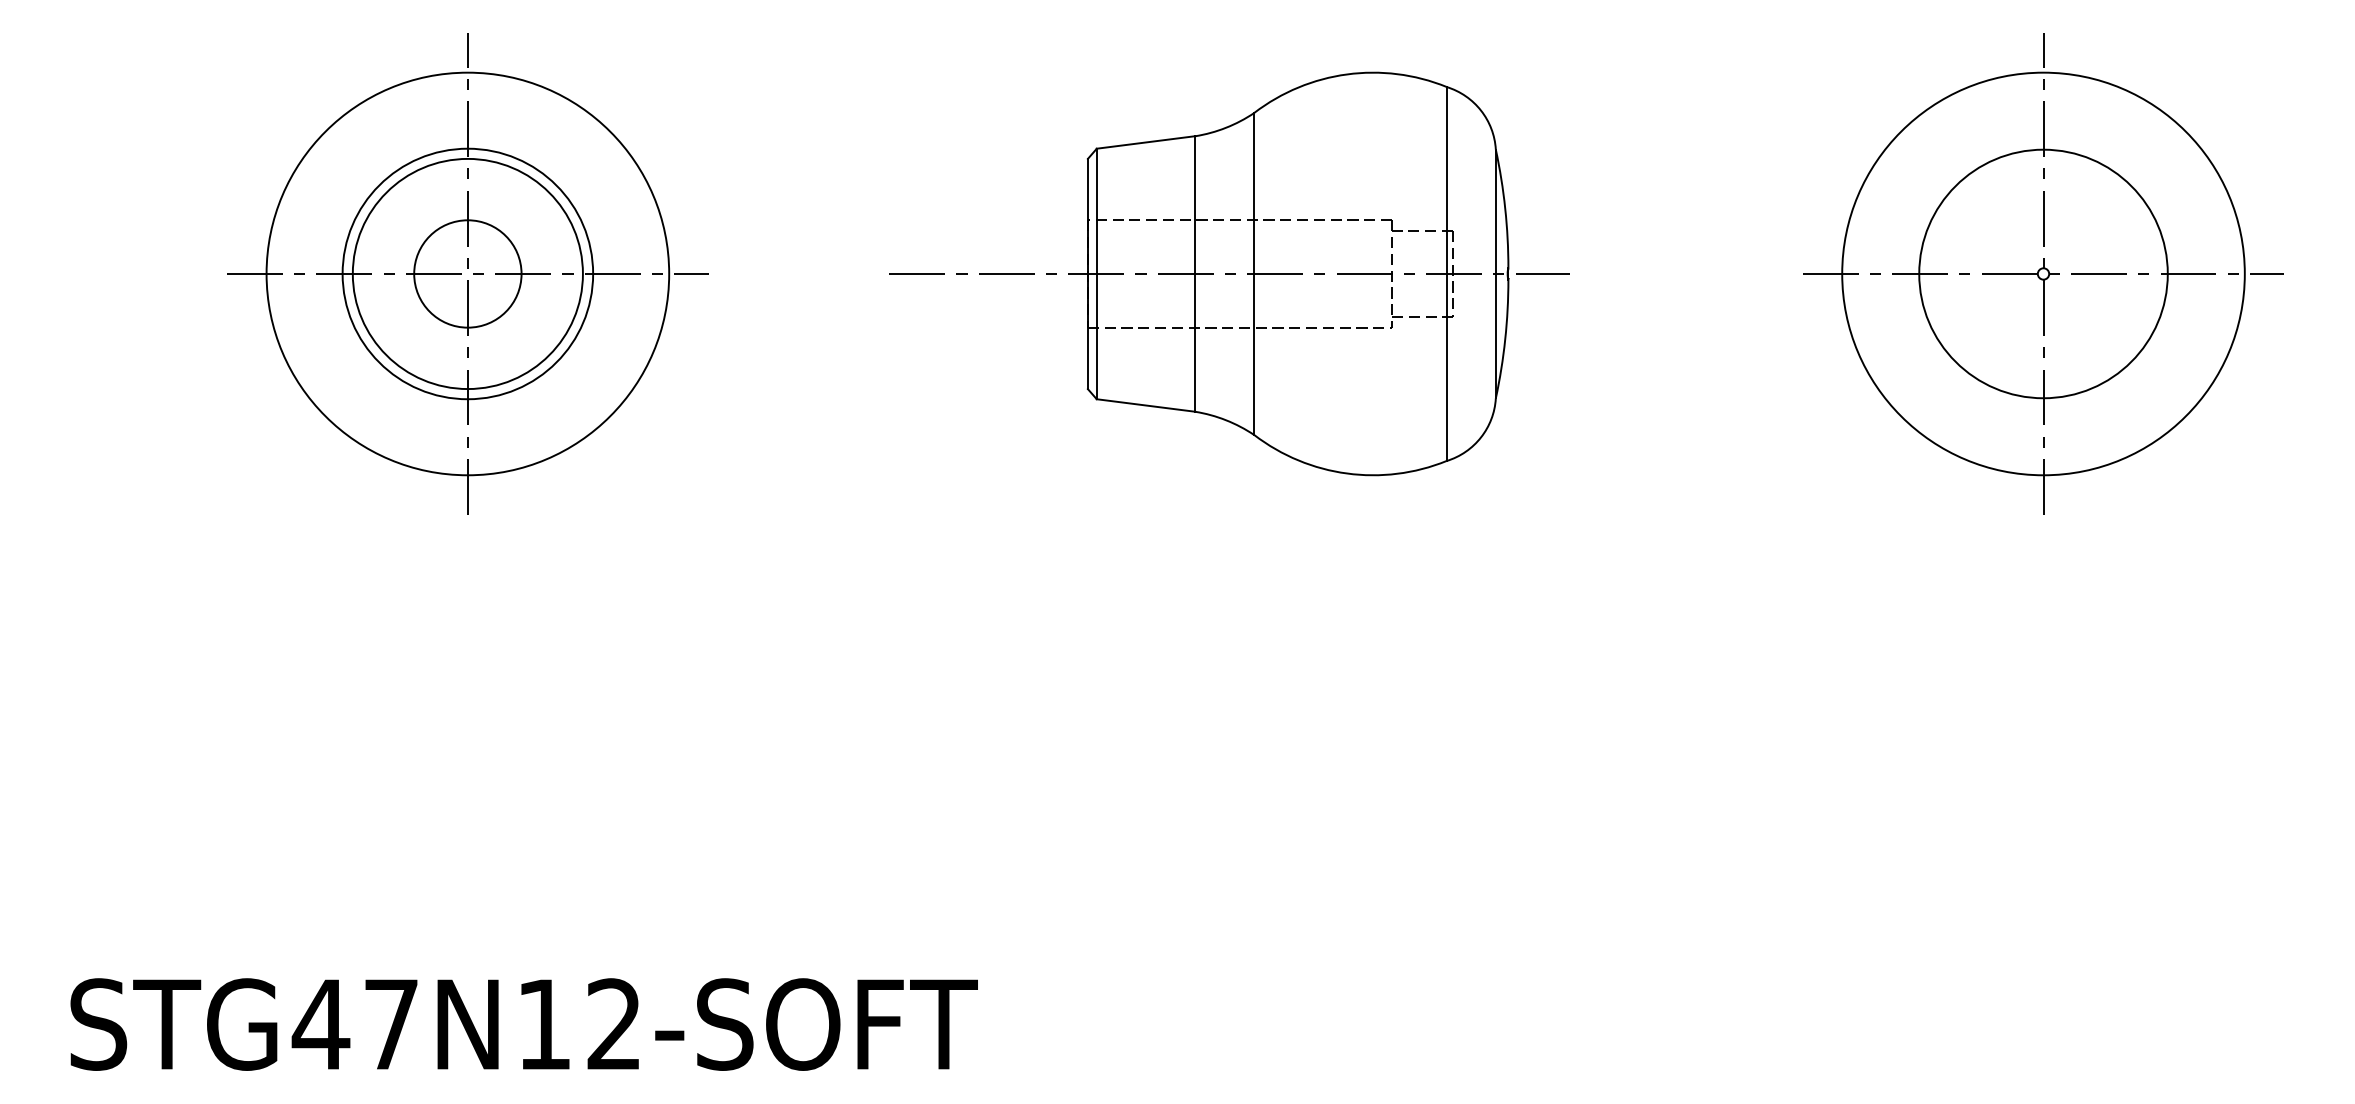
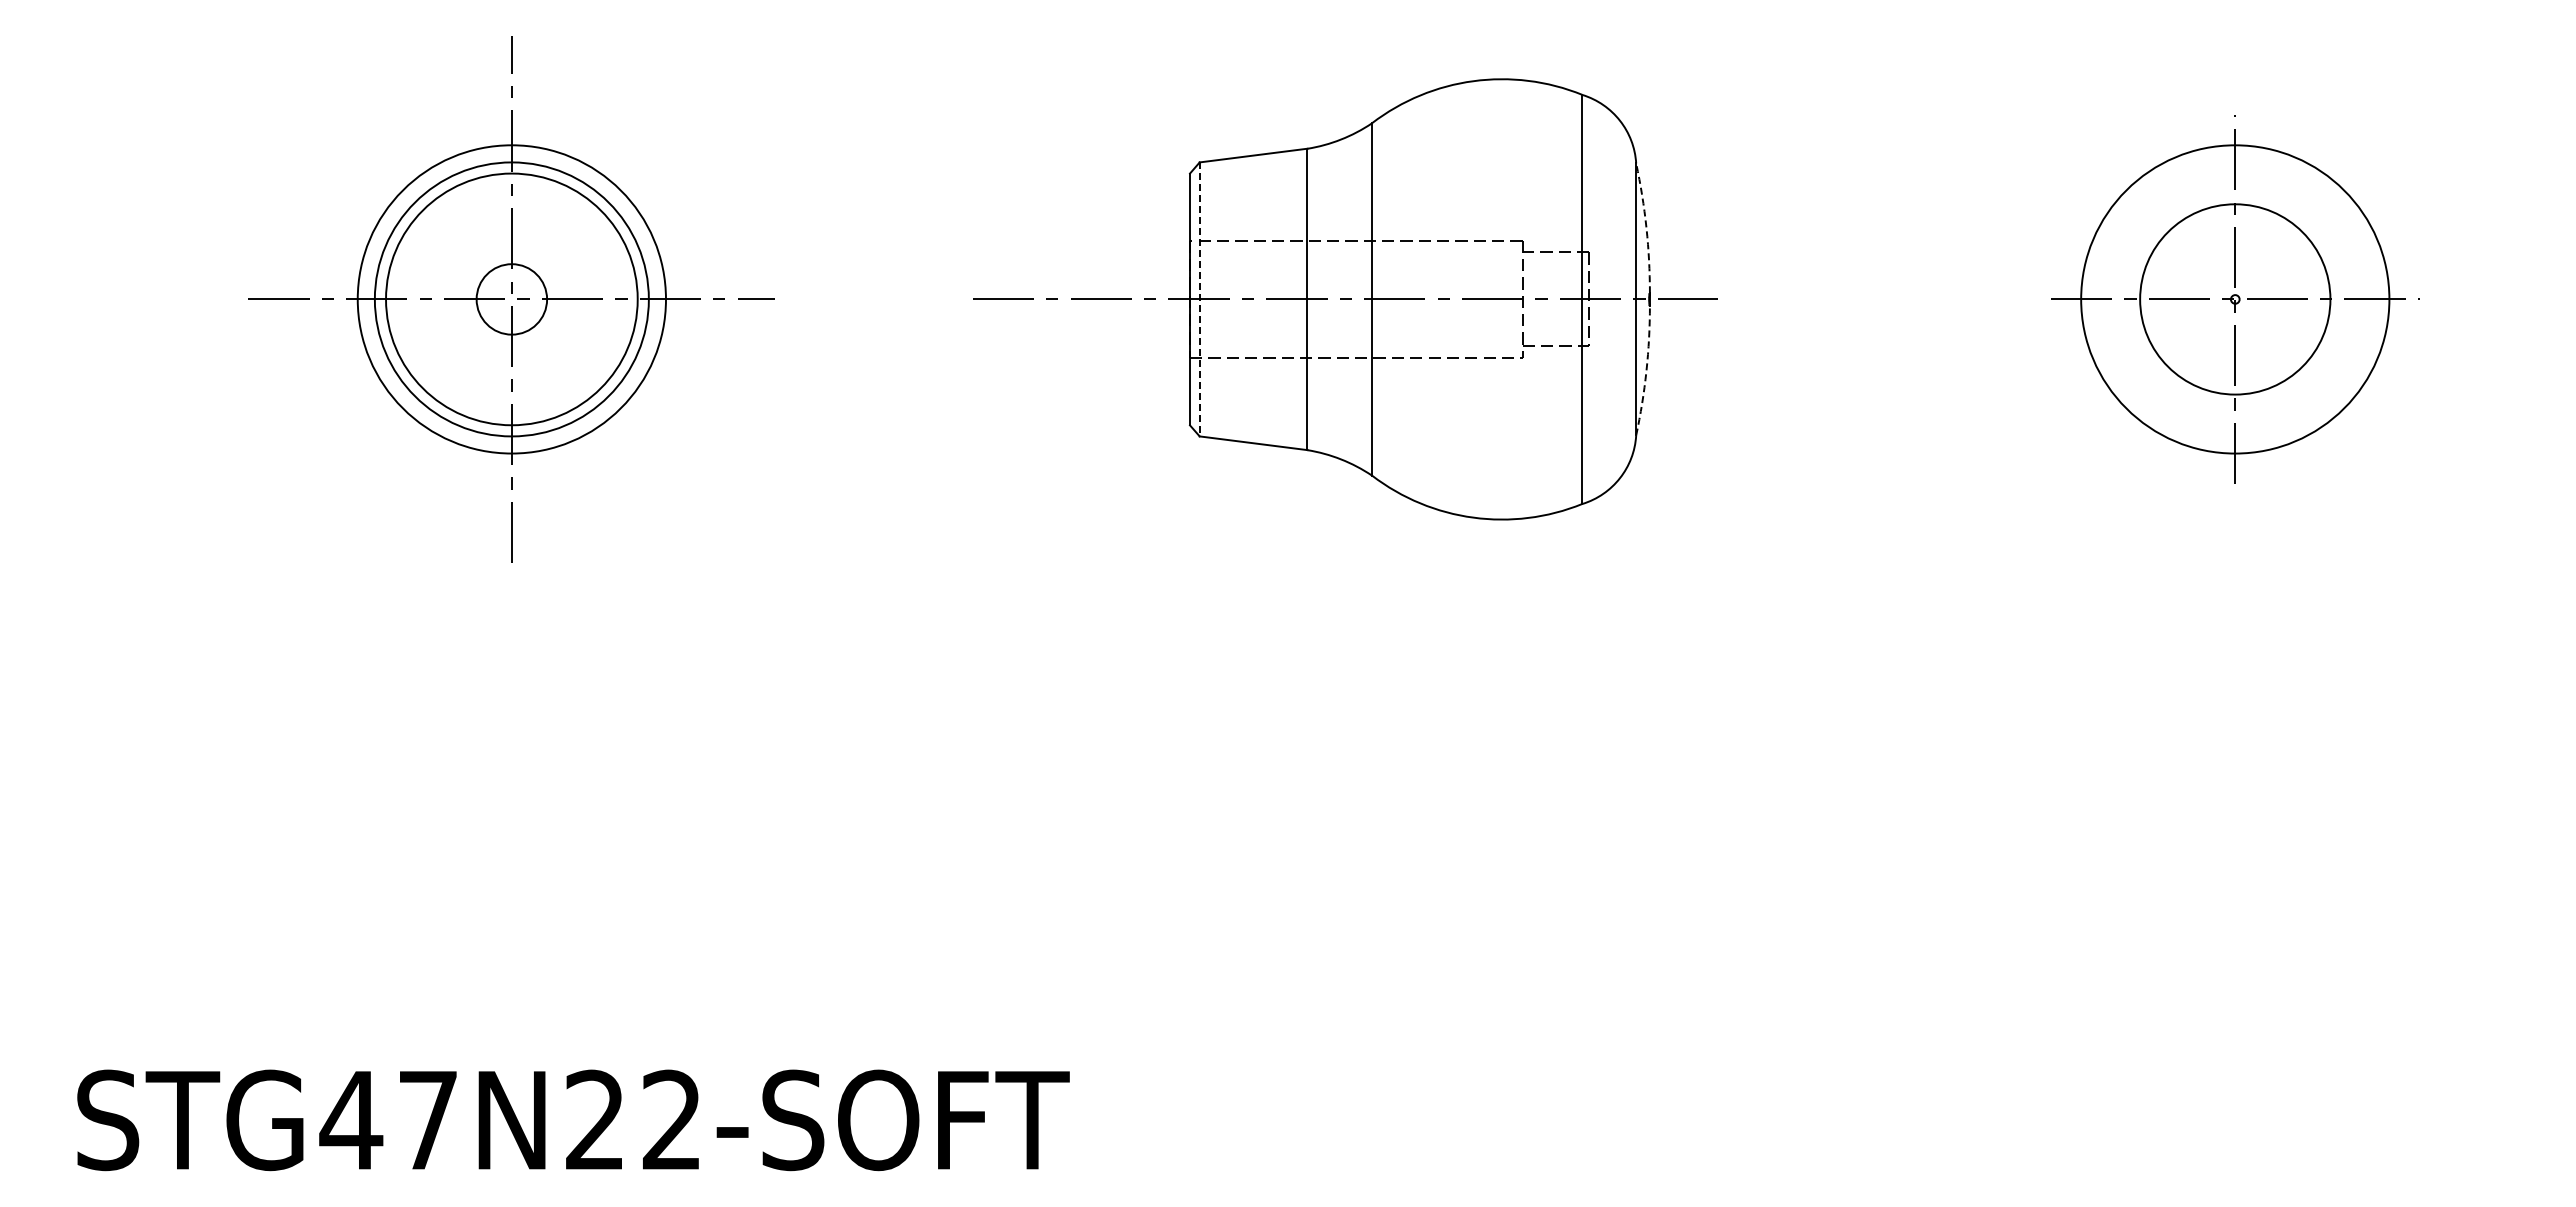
arc: (1505, 209) -> (1646, 228), solid -> dashed
circle: (467, 274) -> (511, 299), size x0.6
circle: (467, 274) -> (511, 299), size x0.7
line: (1096, 274) -> (1199, 299), solid -> dashed
part: (2043, 274) -> (2235, 299), size x0.7
arc: (1505, 338) -> (1646, 370), solid -> dashed
text: (543, 1023) -> (594, 1119), STG47N12-SOFT -> STG47N22-SOFT

